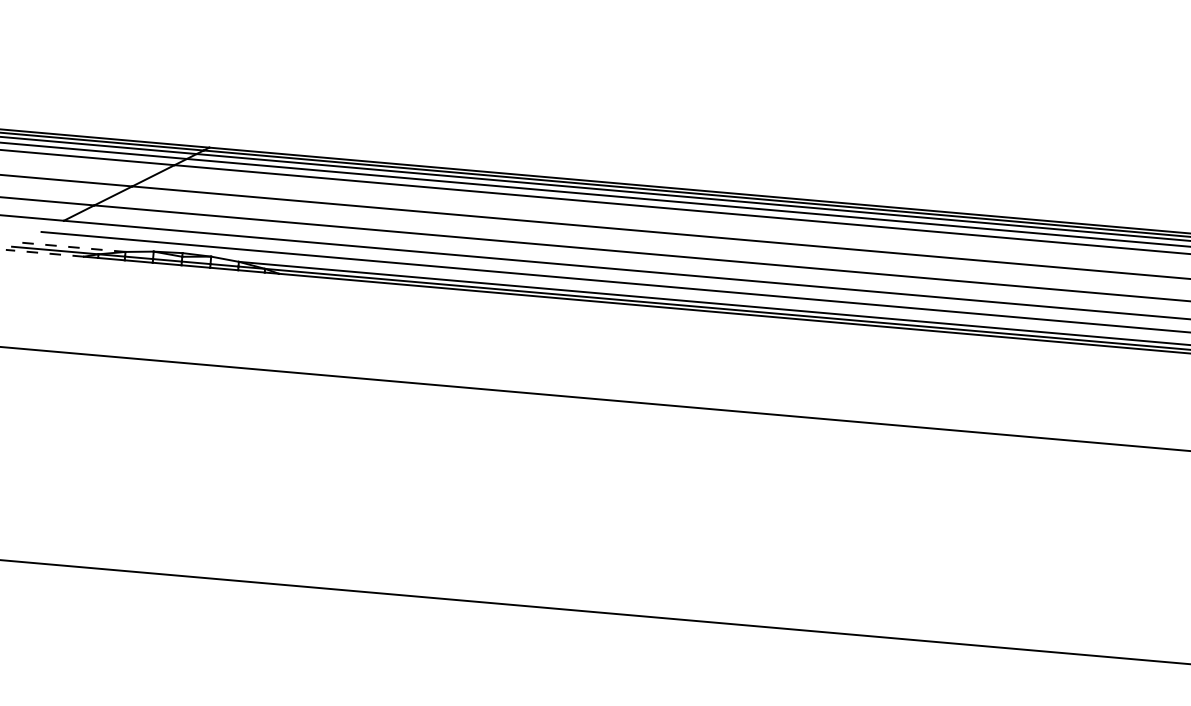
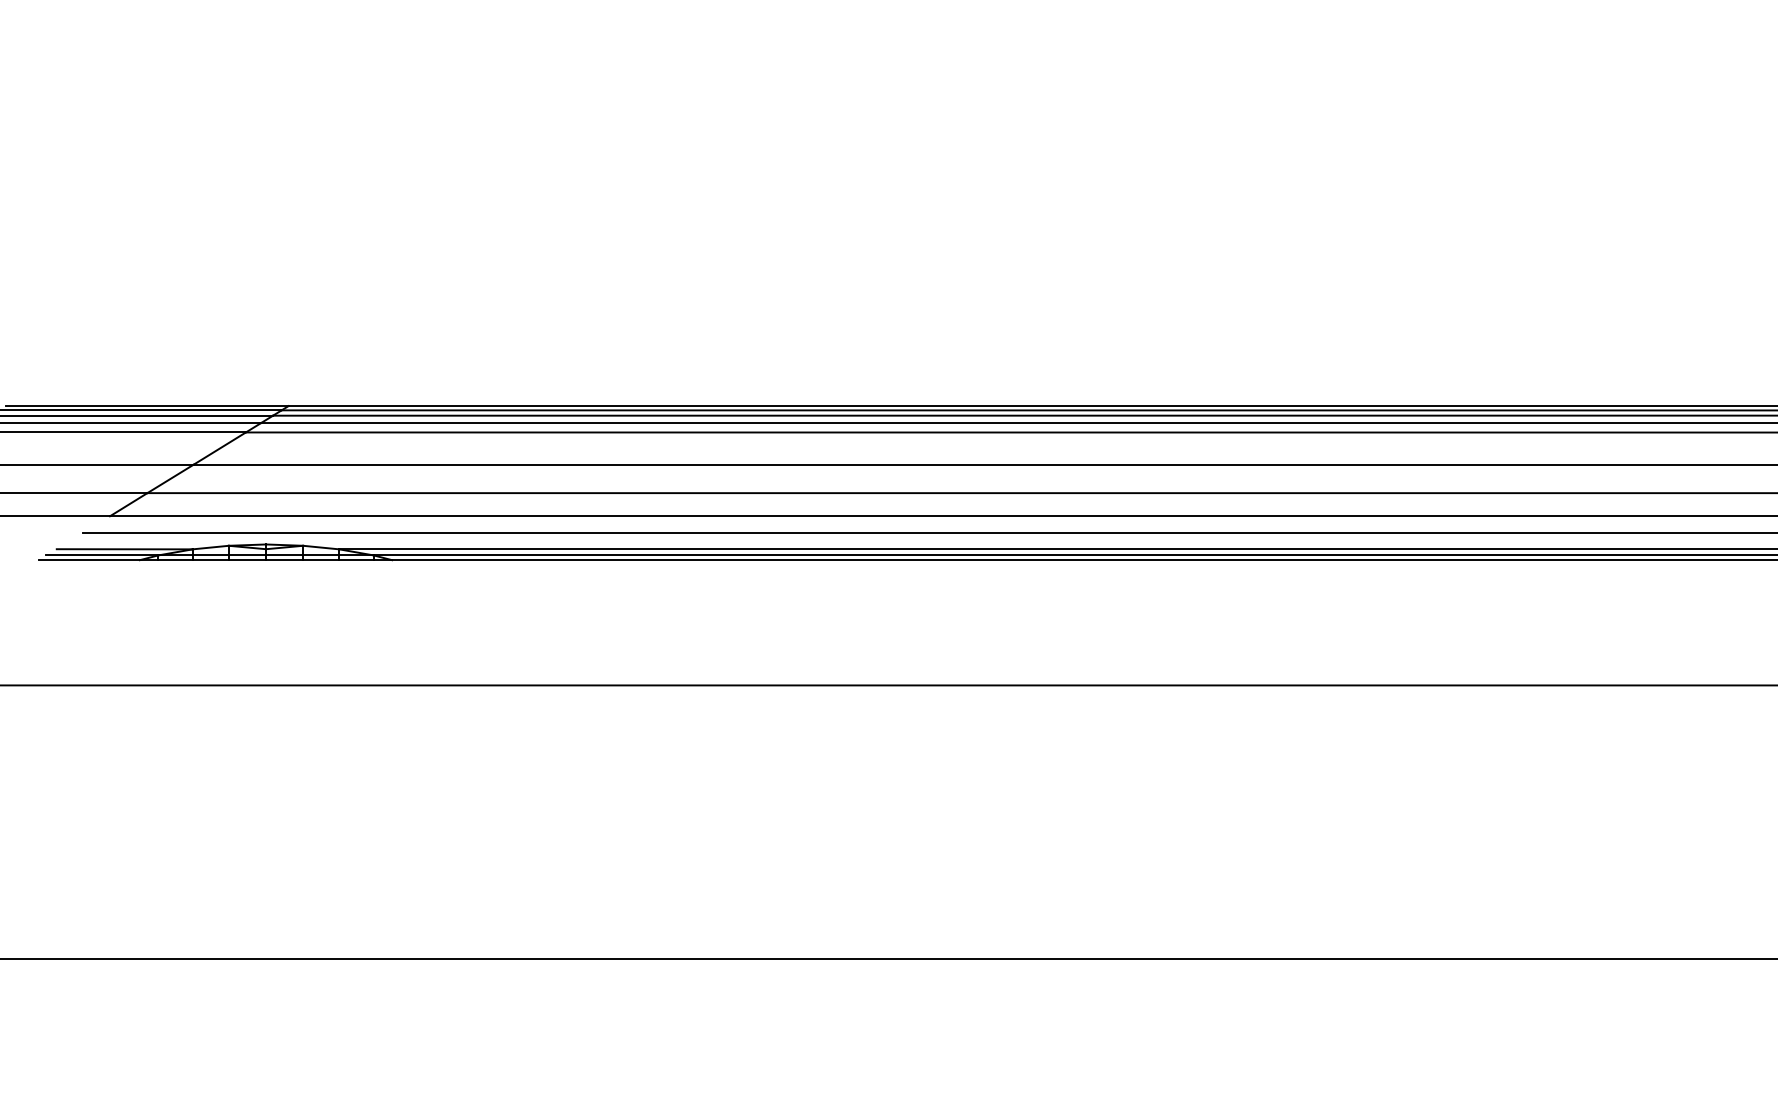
line: (72, 247) -> (124, 549), dashed -> solid
line: (45, 253) -> (89, 560), dashed -> solid

